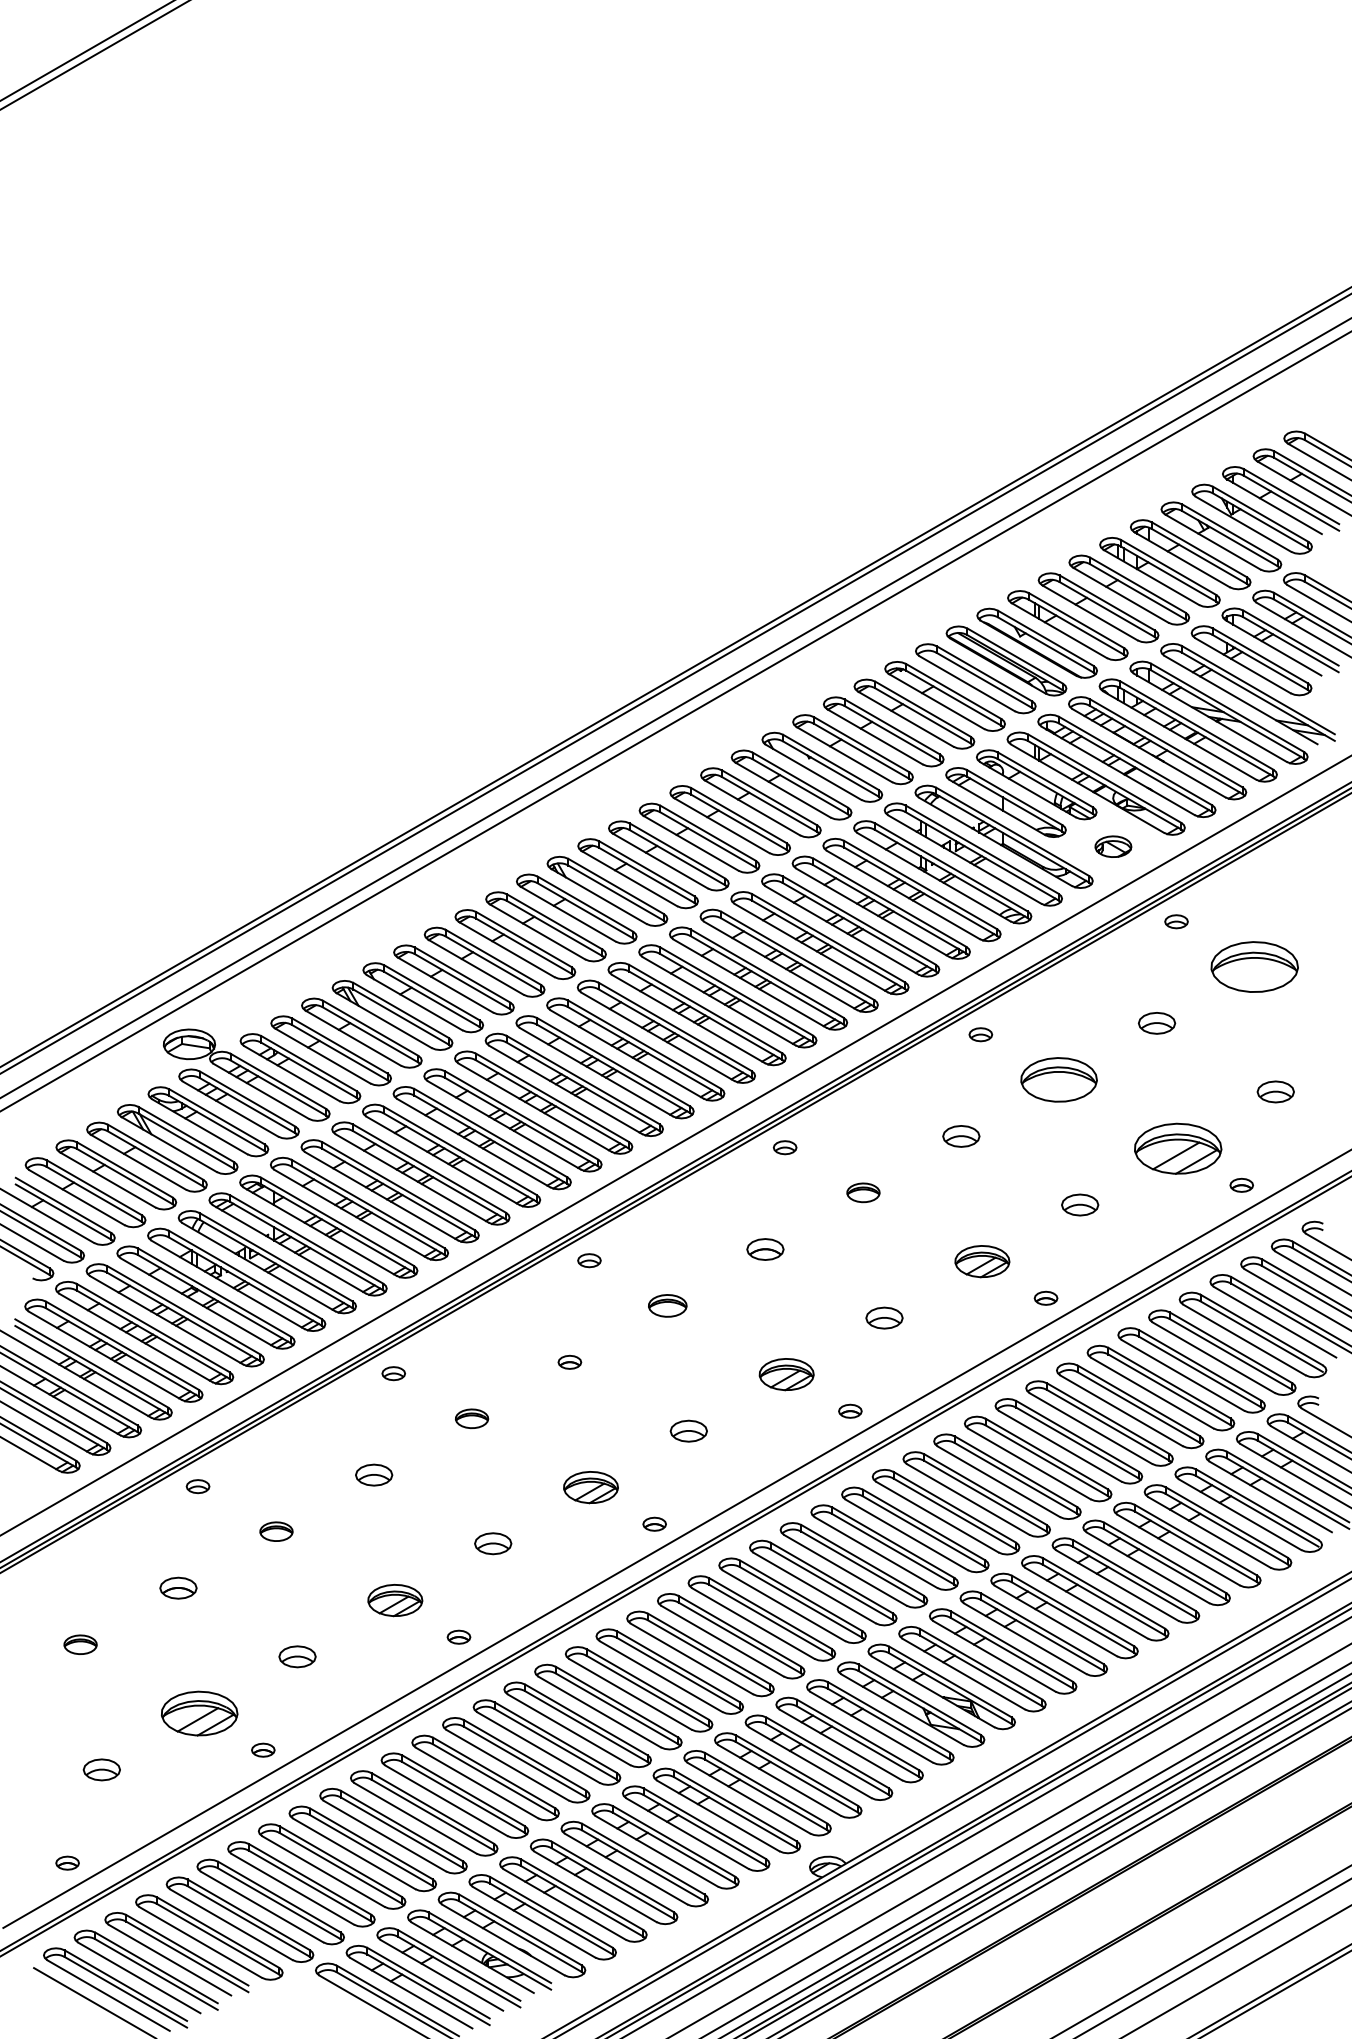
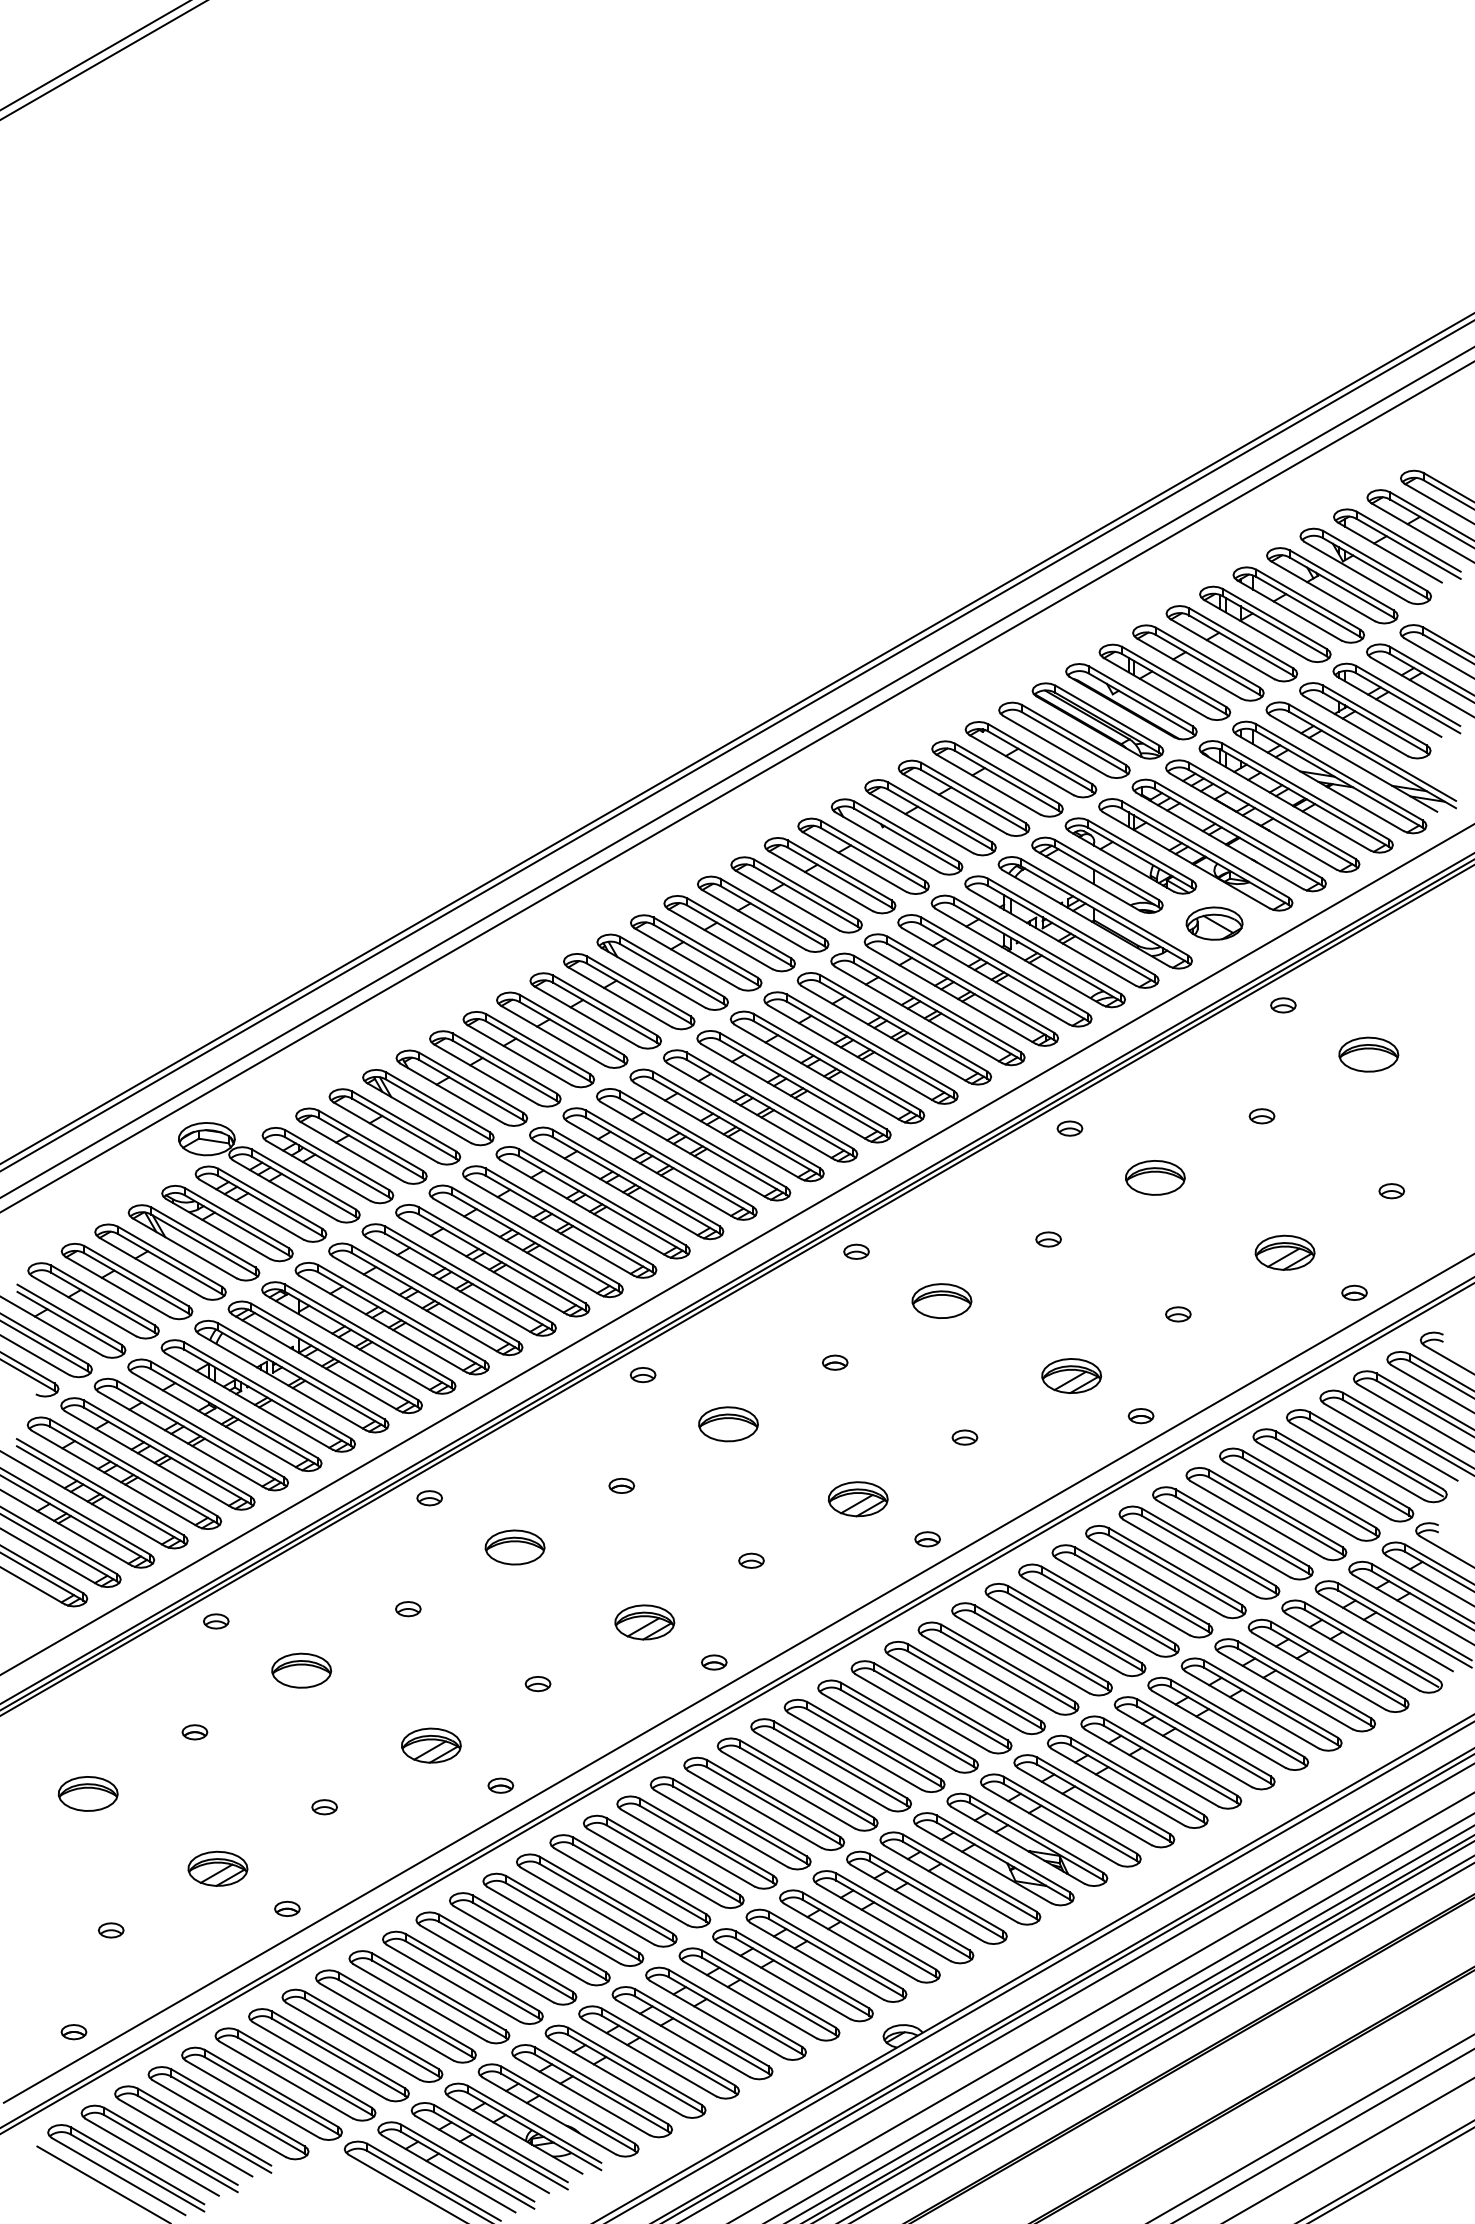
part: (1113, 846) -> (1214, 923), size x1.43
part: (1254, 966) -> (1368, 1054), size x0.62
part: (1156, 1023) -> (1261, 1116), size x0.62
part: (1059, 1079) -> (1155, 1177), size x0.71
part: (1275, 1092) -> (1391, 1191), size x0.62
part: (961, 1136) -> (1048, 1239), size x0.62
part: (1177, 1148) -> (1284, 1252), size x0.62
part: (863, 1192) -> (941, 1300), size x1.67
part: (1080, 1205) -> (1178, 1314), size x0.62
part: (765, 1249) -> (835, 1362), size x0.62
part: (667, 1306) -> (728, 1424), size x1.43
part: (884, 1317) -> (964, 1437), size x0.62
part: (471, 1418) -> (514, 1547), size x1.67
part: (688, 1430) -> (751, 1560), size x0.62
part: (374, 1475) -> (408, 1609), size x0.62
part: (276, 1531) -> (301, 1670), size x1.67
part: (492, 1544) -> (537, 1684), size x0.62
part: (178, 1588) -> (194, 1732), size x0.62
part: (80, 1644) -> (87, 1793), size x1.67
part: (297, 1657) -> (324, 1807), size x0.62
part: (199, 1713) -> (217, 1868), size x0.71
part: (101, 1769) -> (110, 1930), size x0.62

